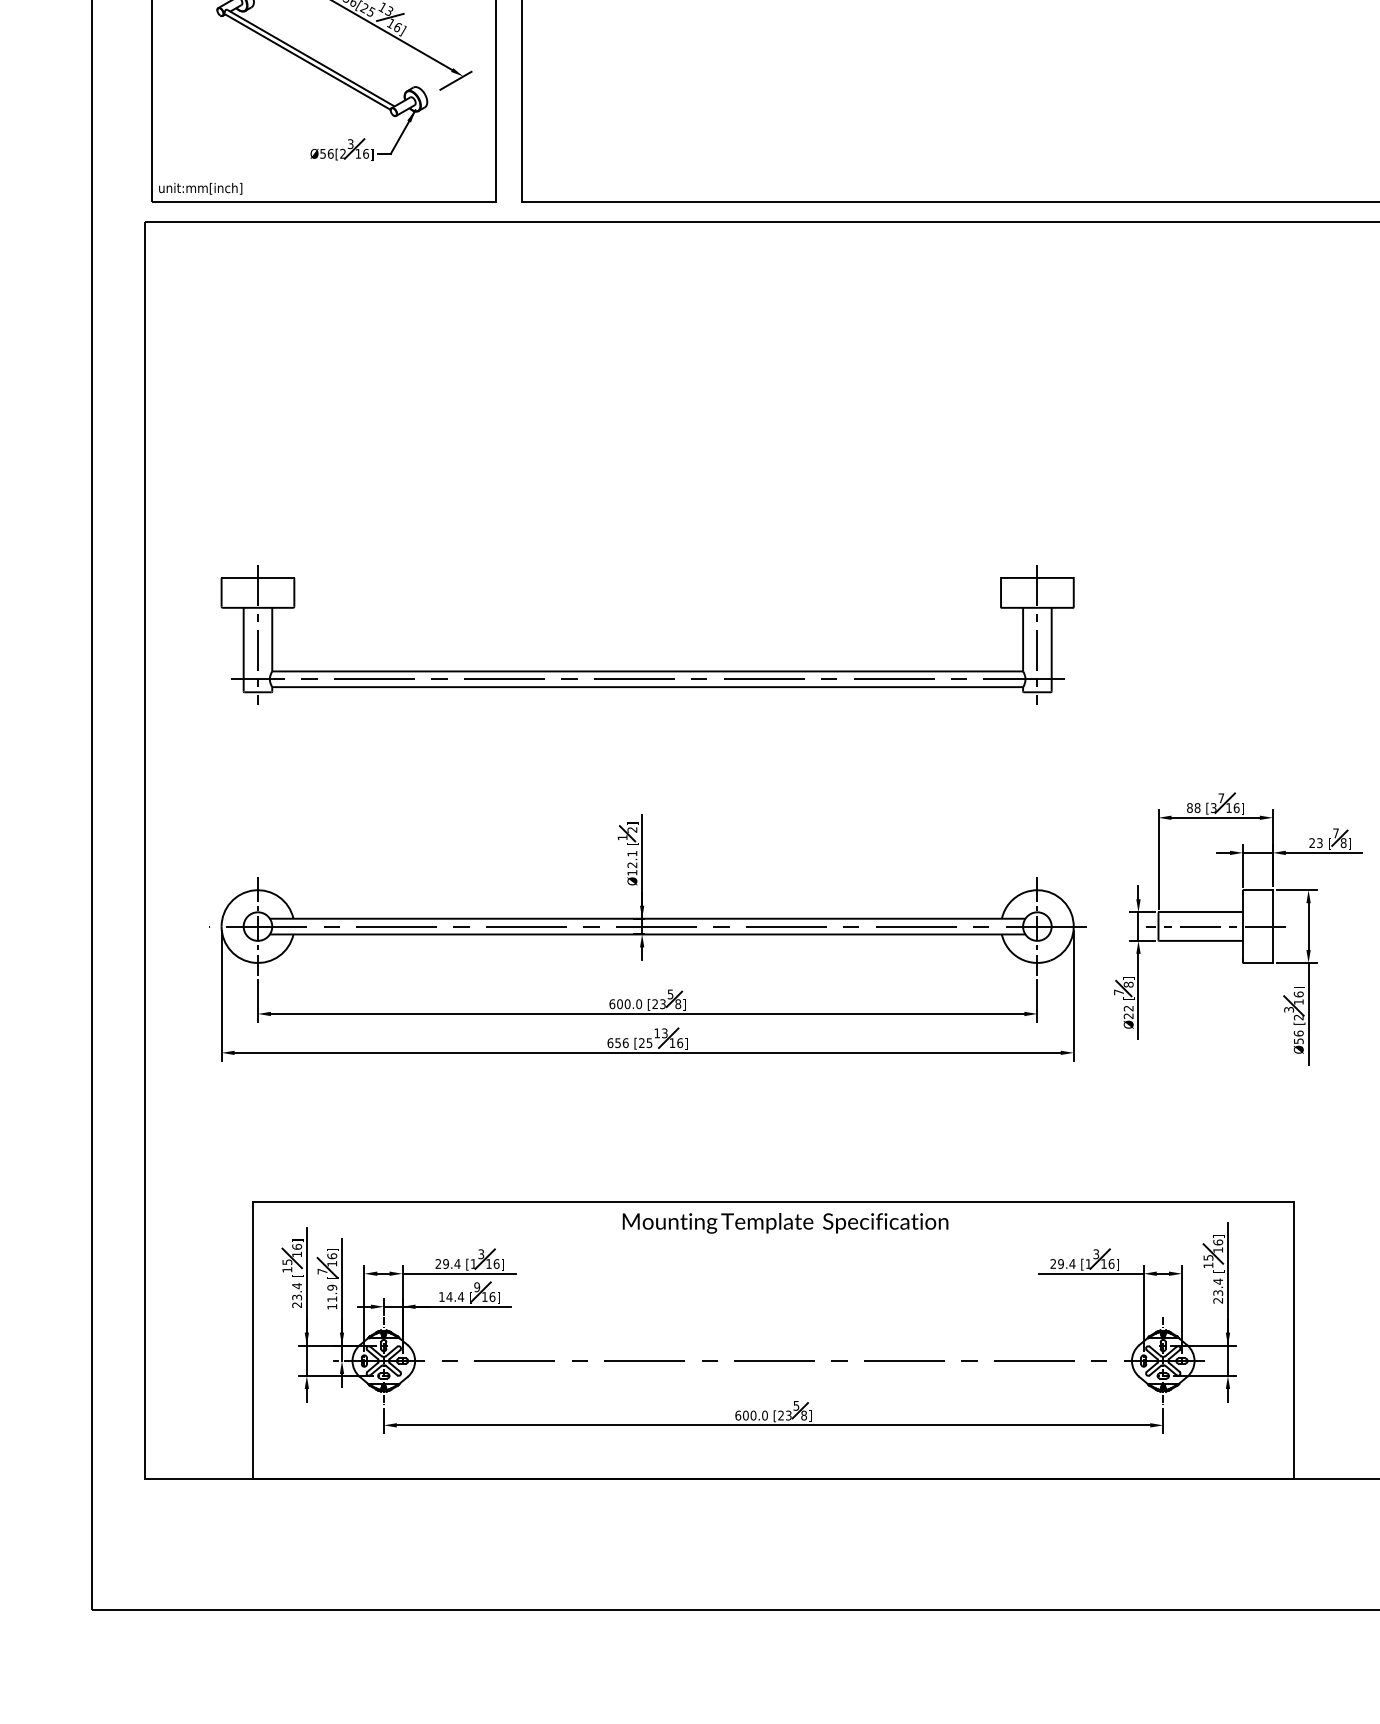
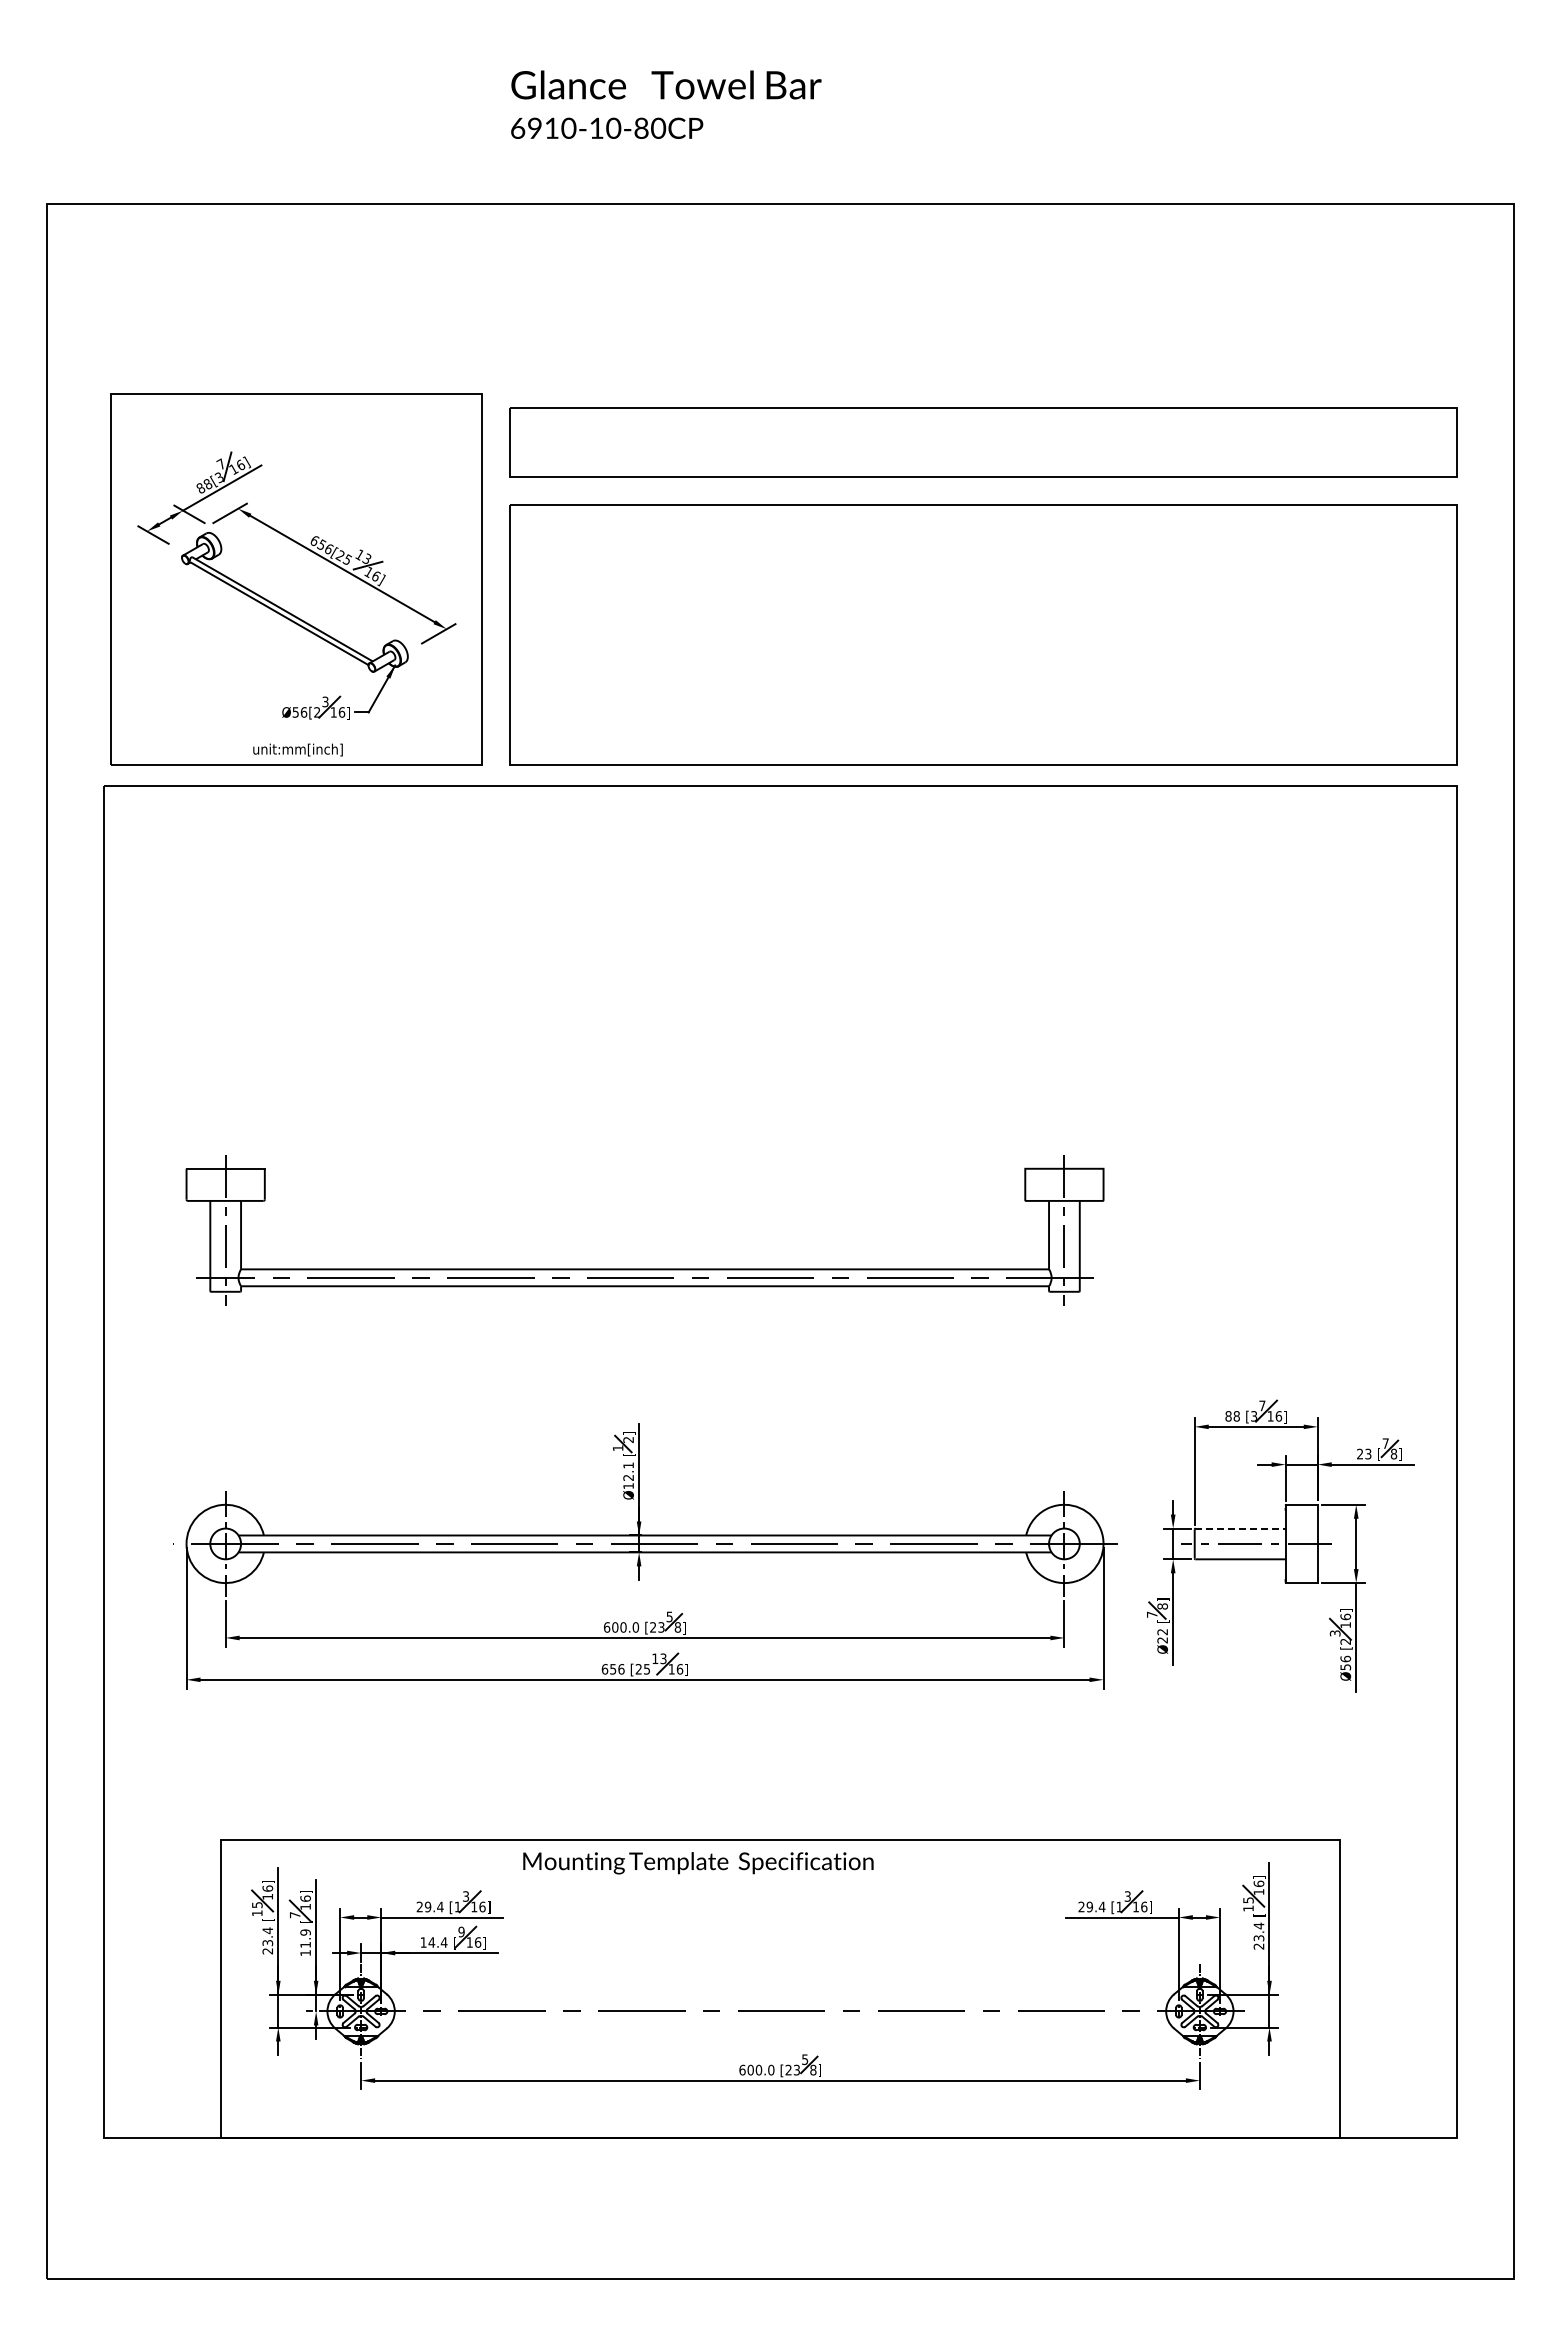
text: (200, 188) -> (297, 749), moved
line: (1201, 912) -> (1240, 1528), solid -> dashed
text: (785, 1223) -> (698, 1863), moved

